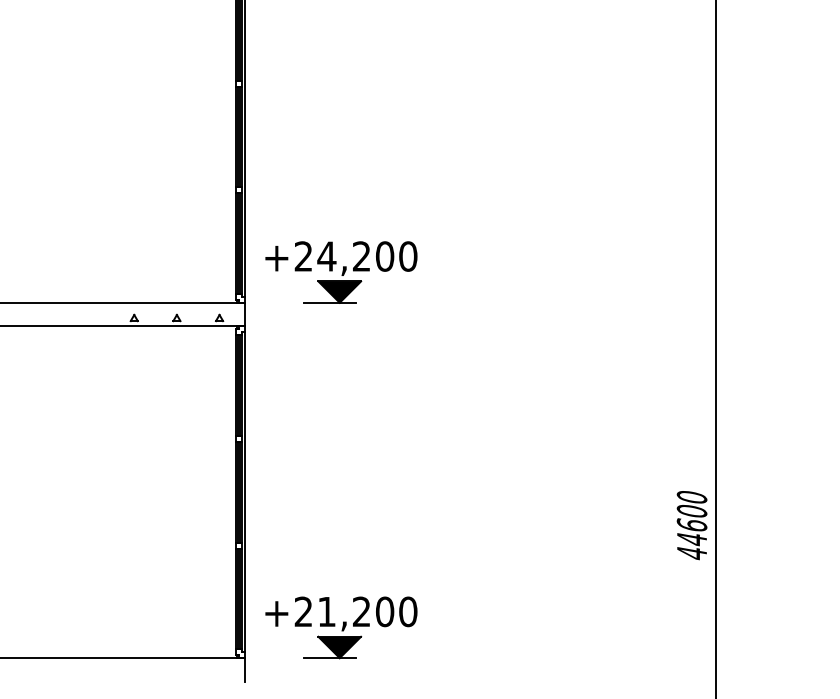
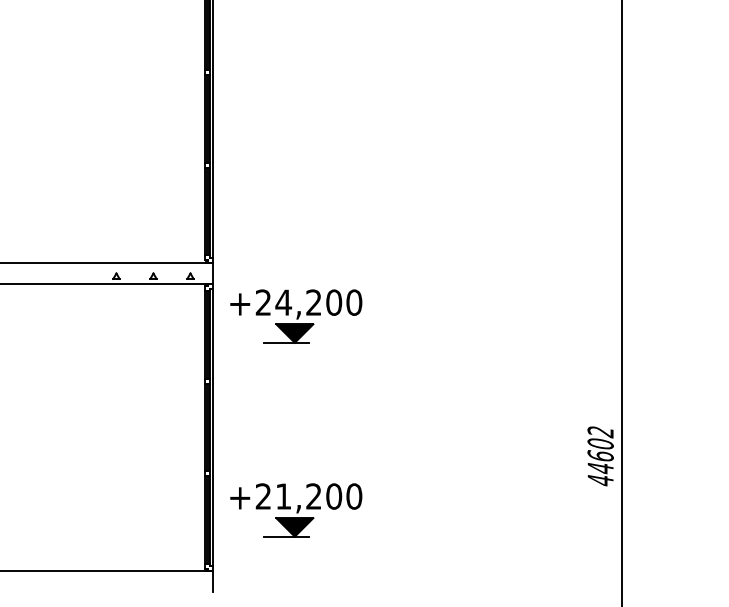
part: (341, 272) -> (296, 316), moved
text: (691, 498) -> (600, 432), 44600 -> 44602
part: (341, 627) -> (296, 510), moved

